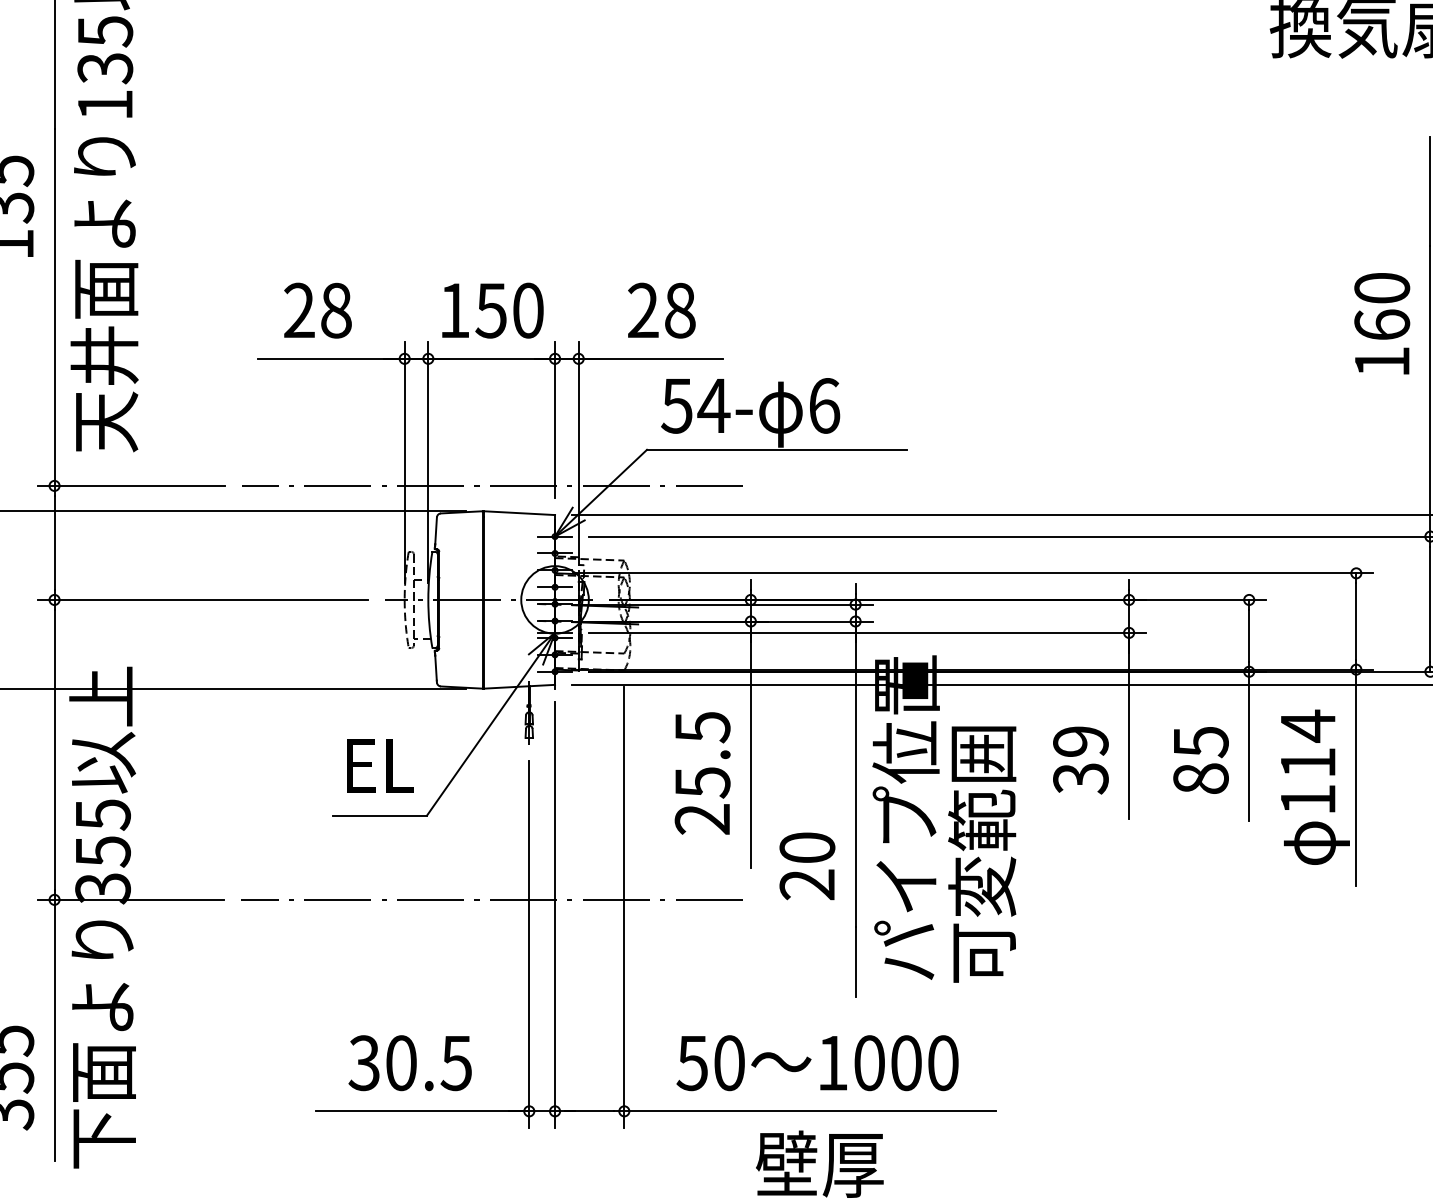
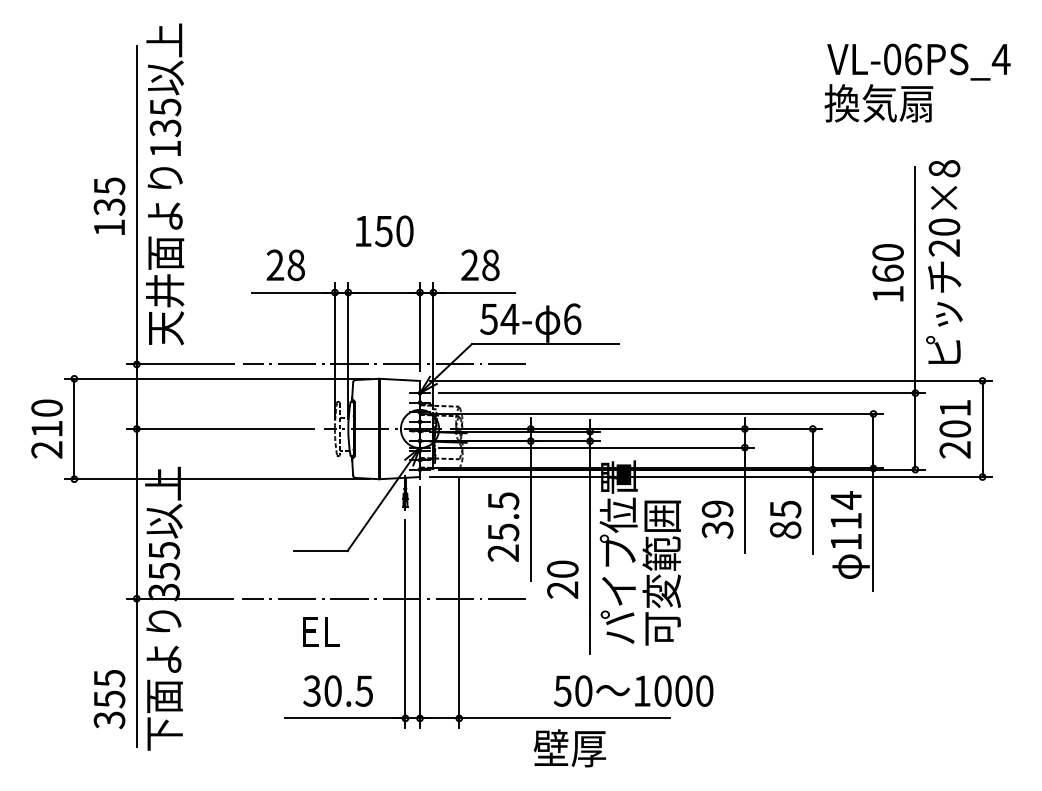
text: (492, 311) -> (384, 231), moved
text: (380, 765) -> (321, 631), moved
text: (817, 1062) -> (633, 690), moved

